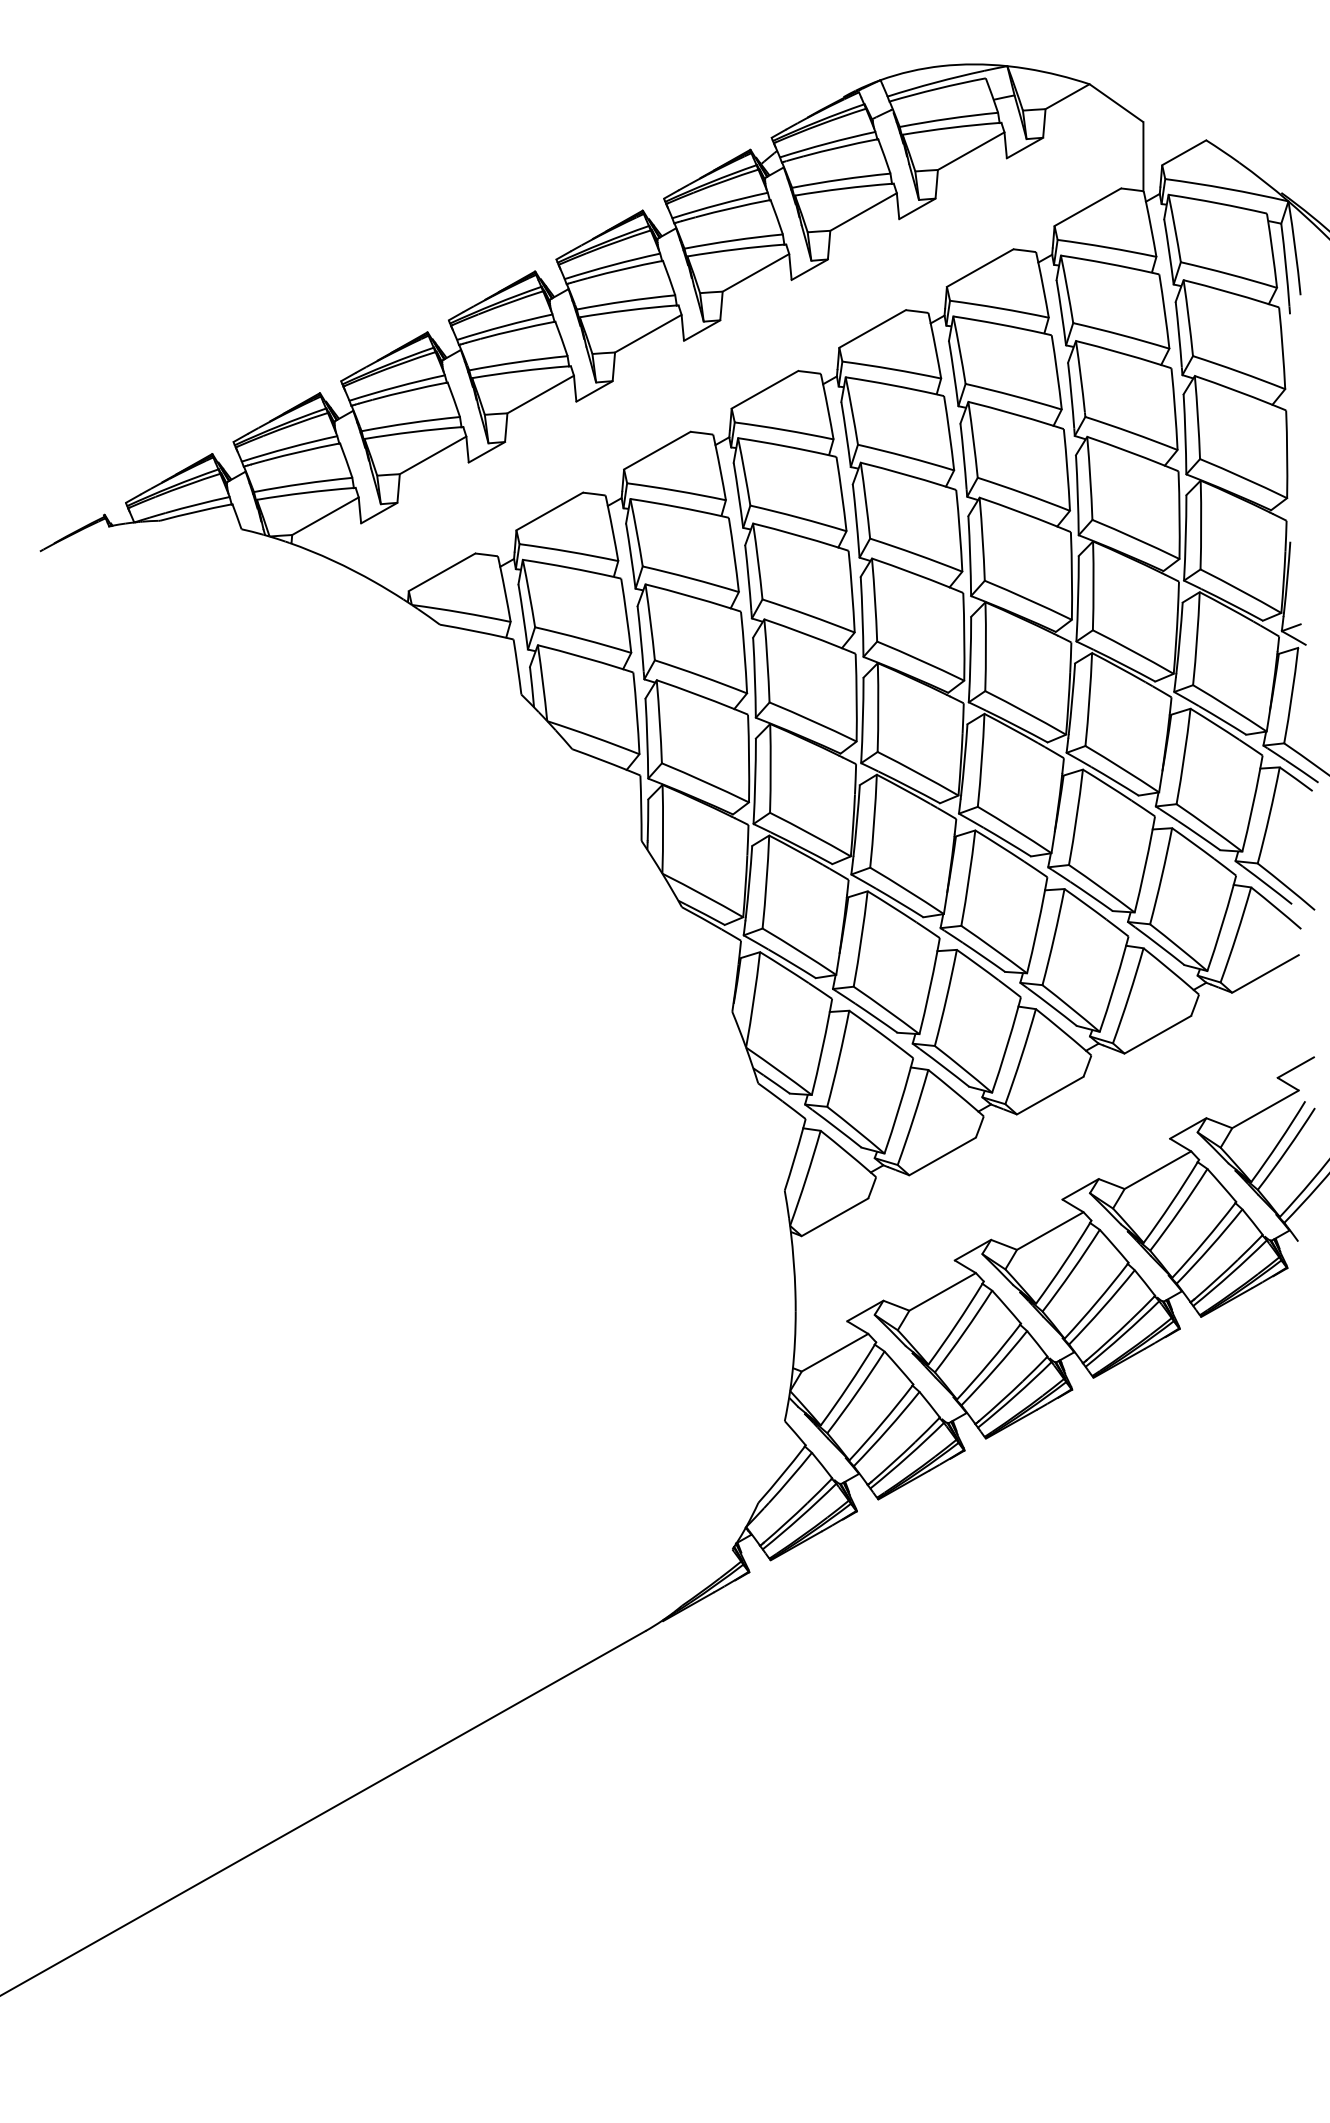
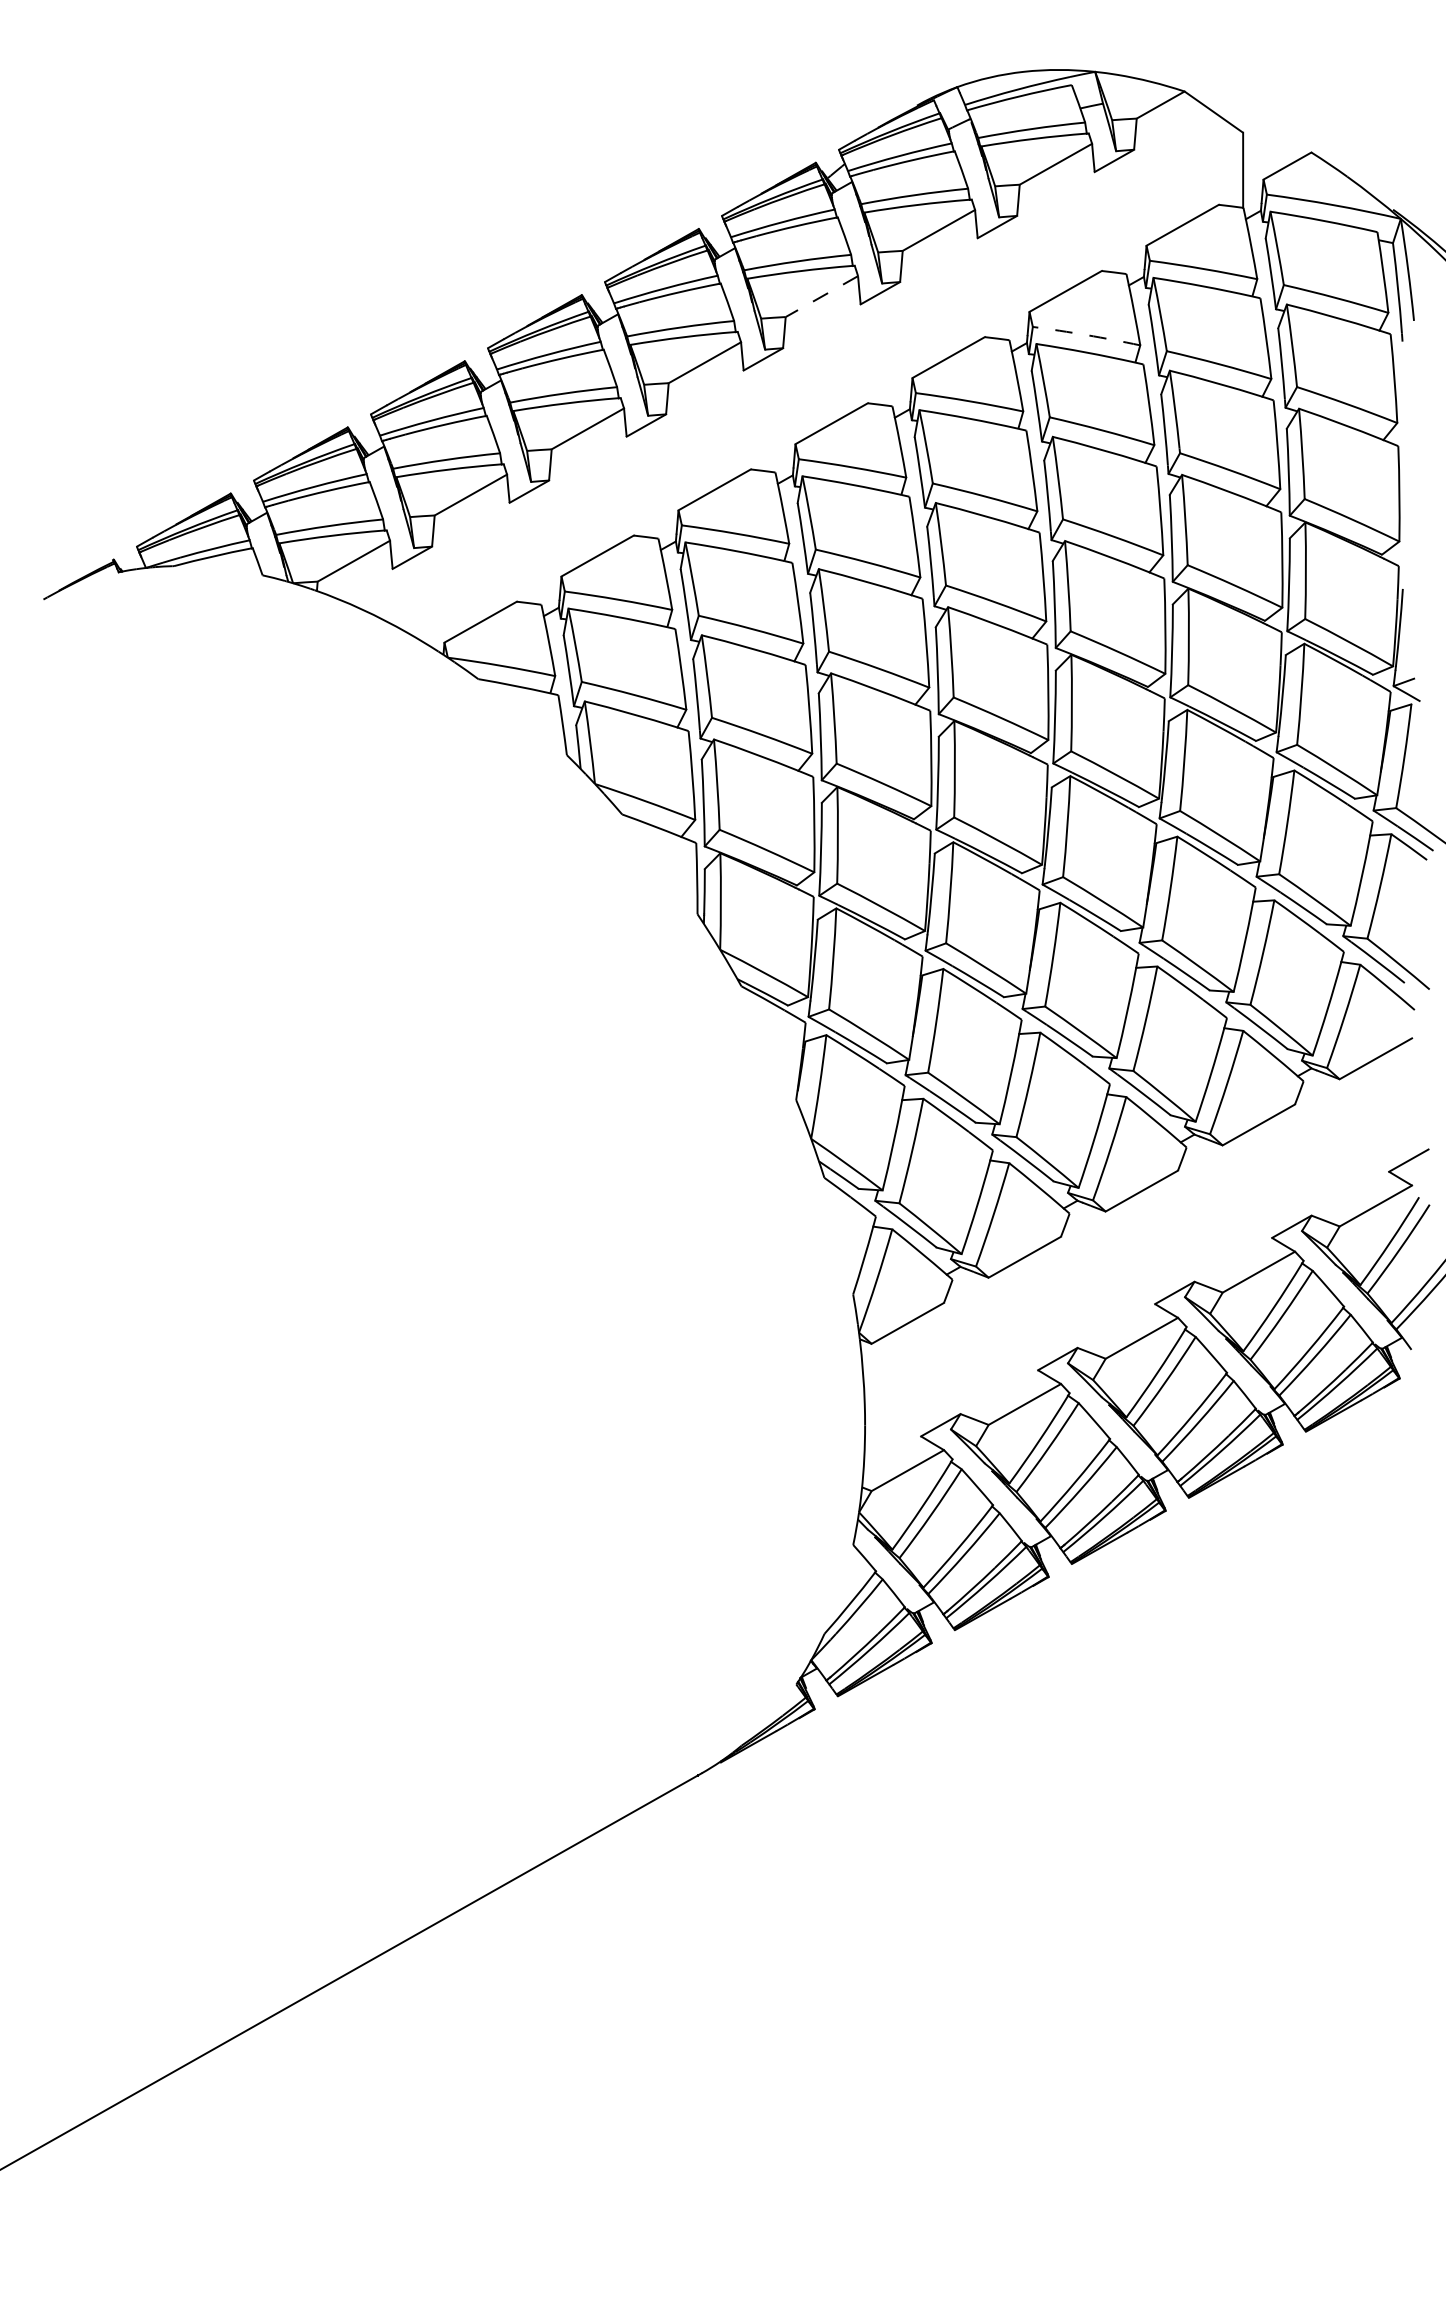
line: (755, 272) -> (821, 296), solid -> dashed
arc: (999, 308) -> (1086, 335), solid -> dashed

